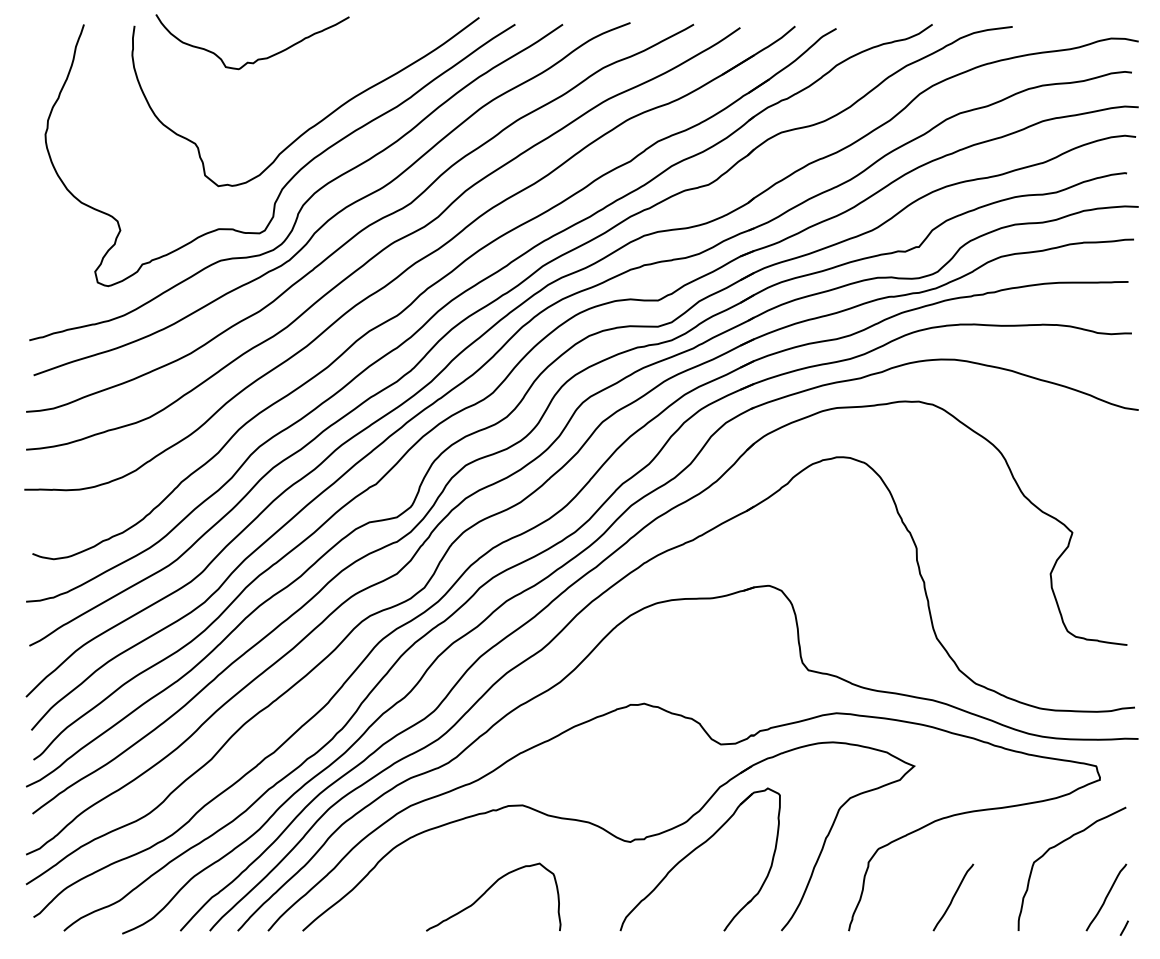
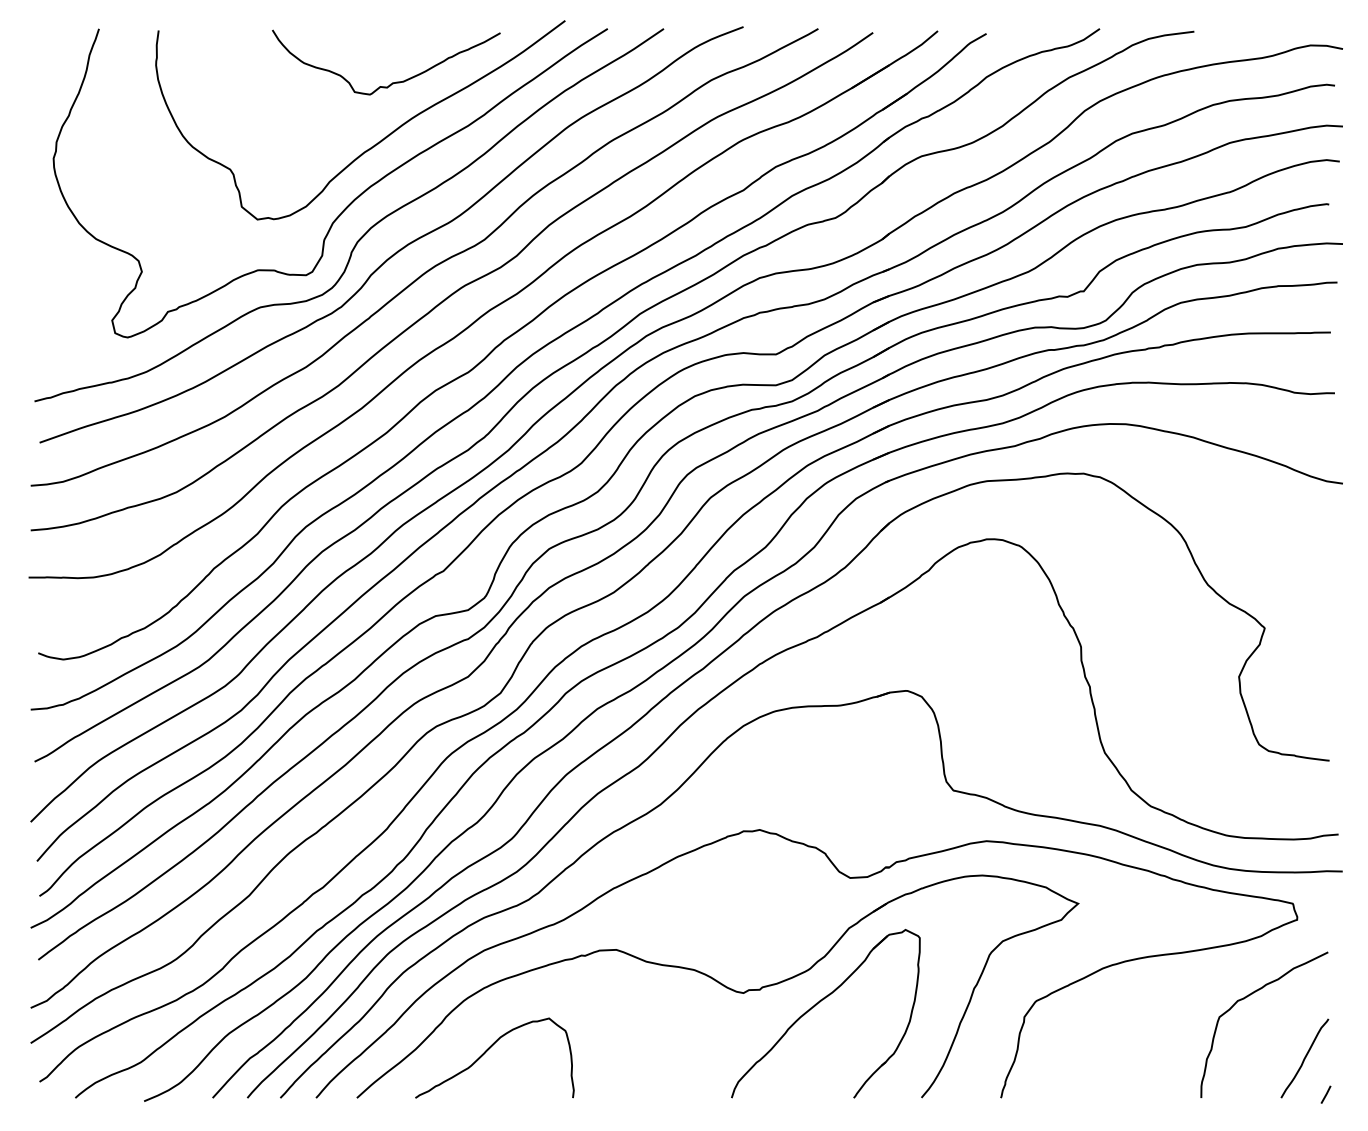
curve: (258, 58) -> (393, 81), moved
curve: (488, 890) -> (488, 1050), moved
curve: (953, 897) -> (1124, 1058), removed

